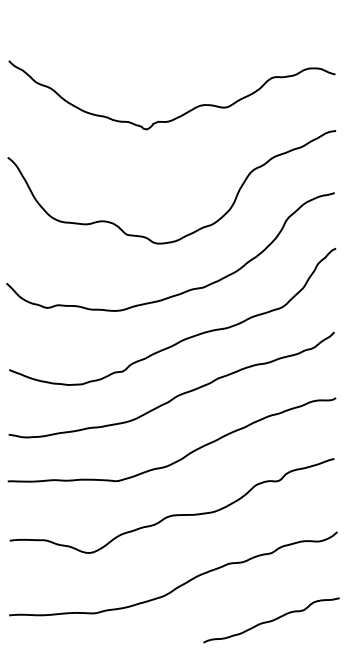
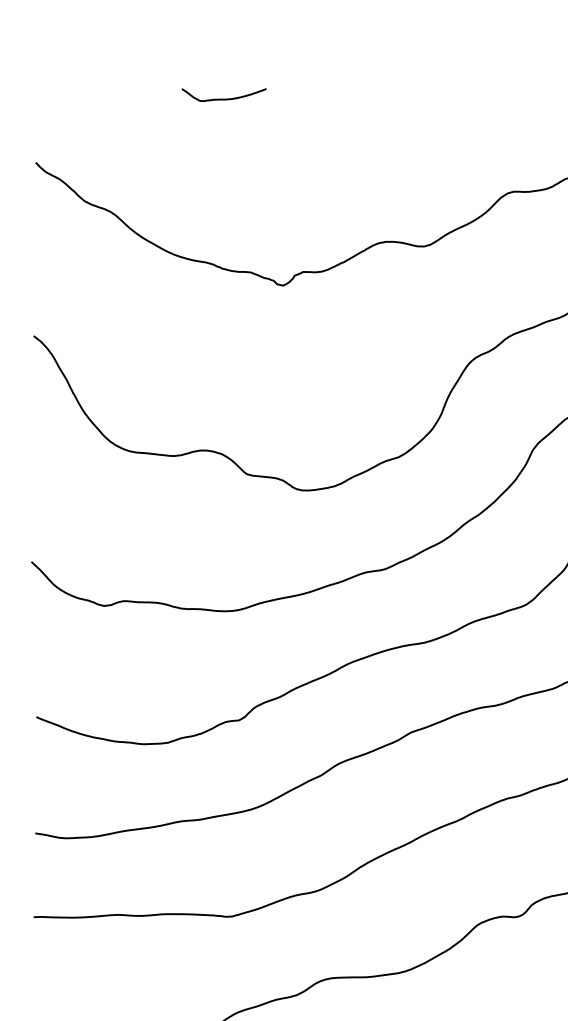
curve: (113, 24) -> (223, 97), added

